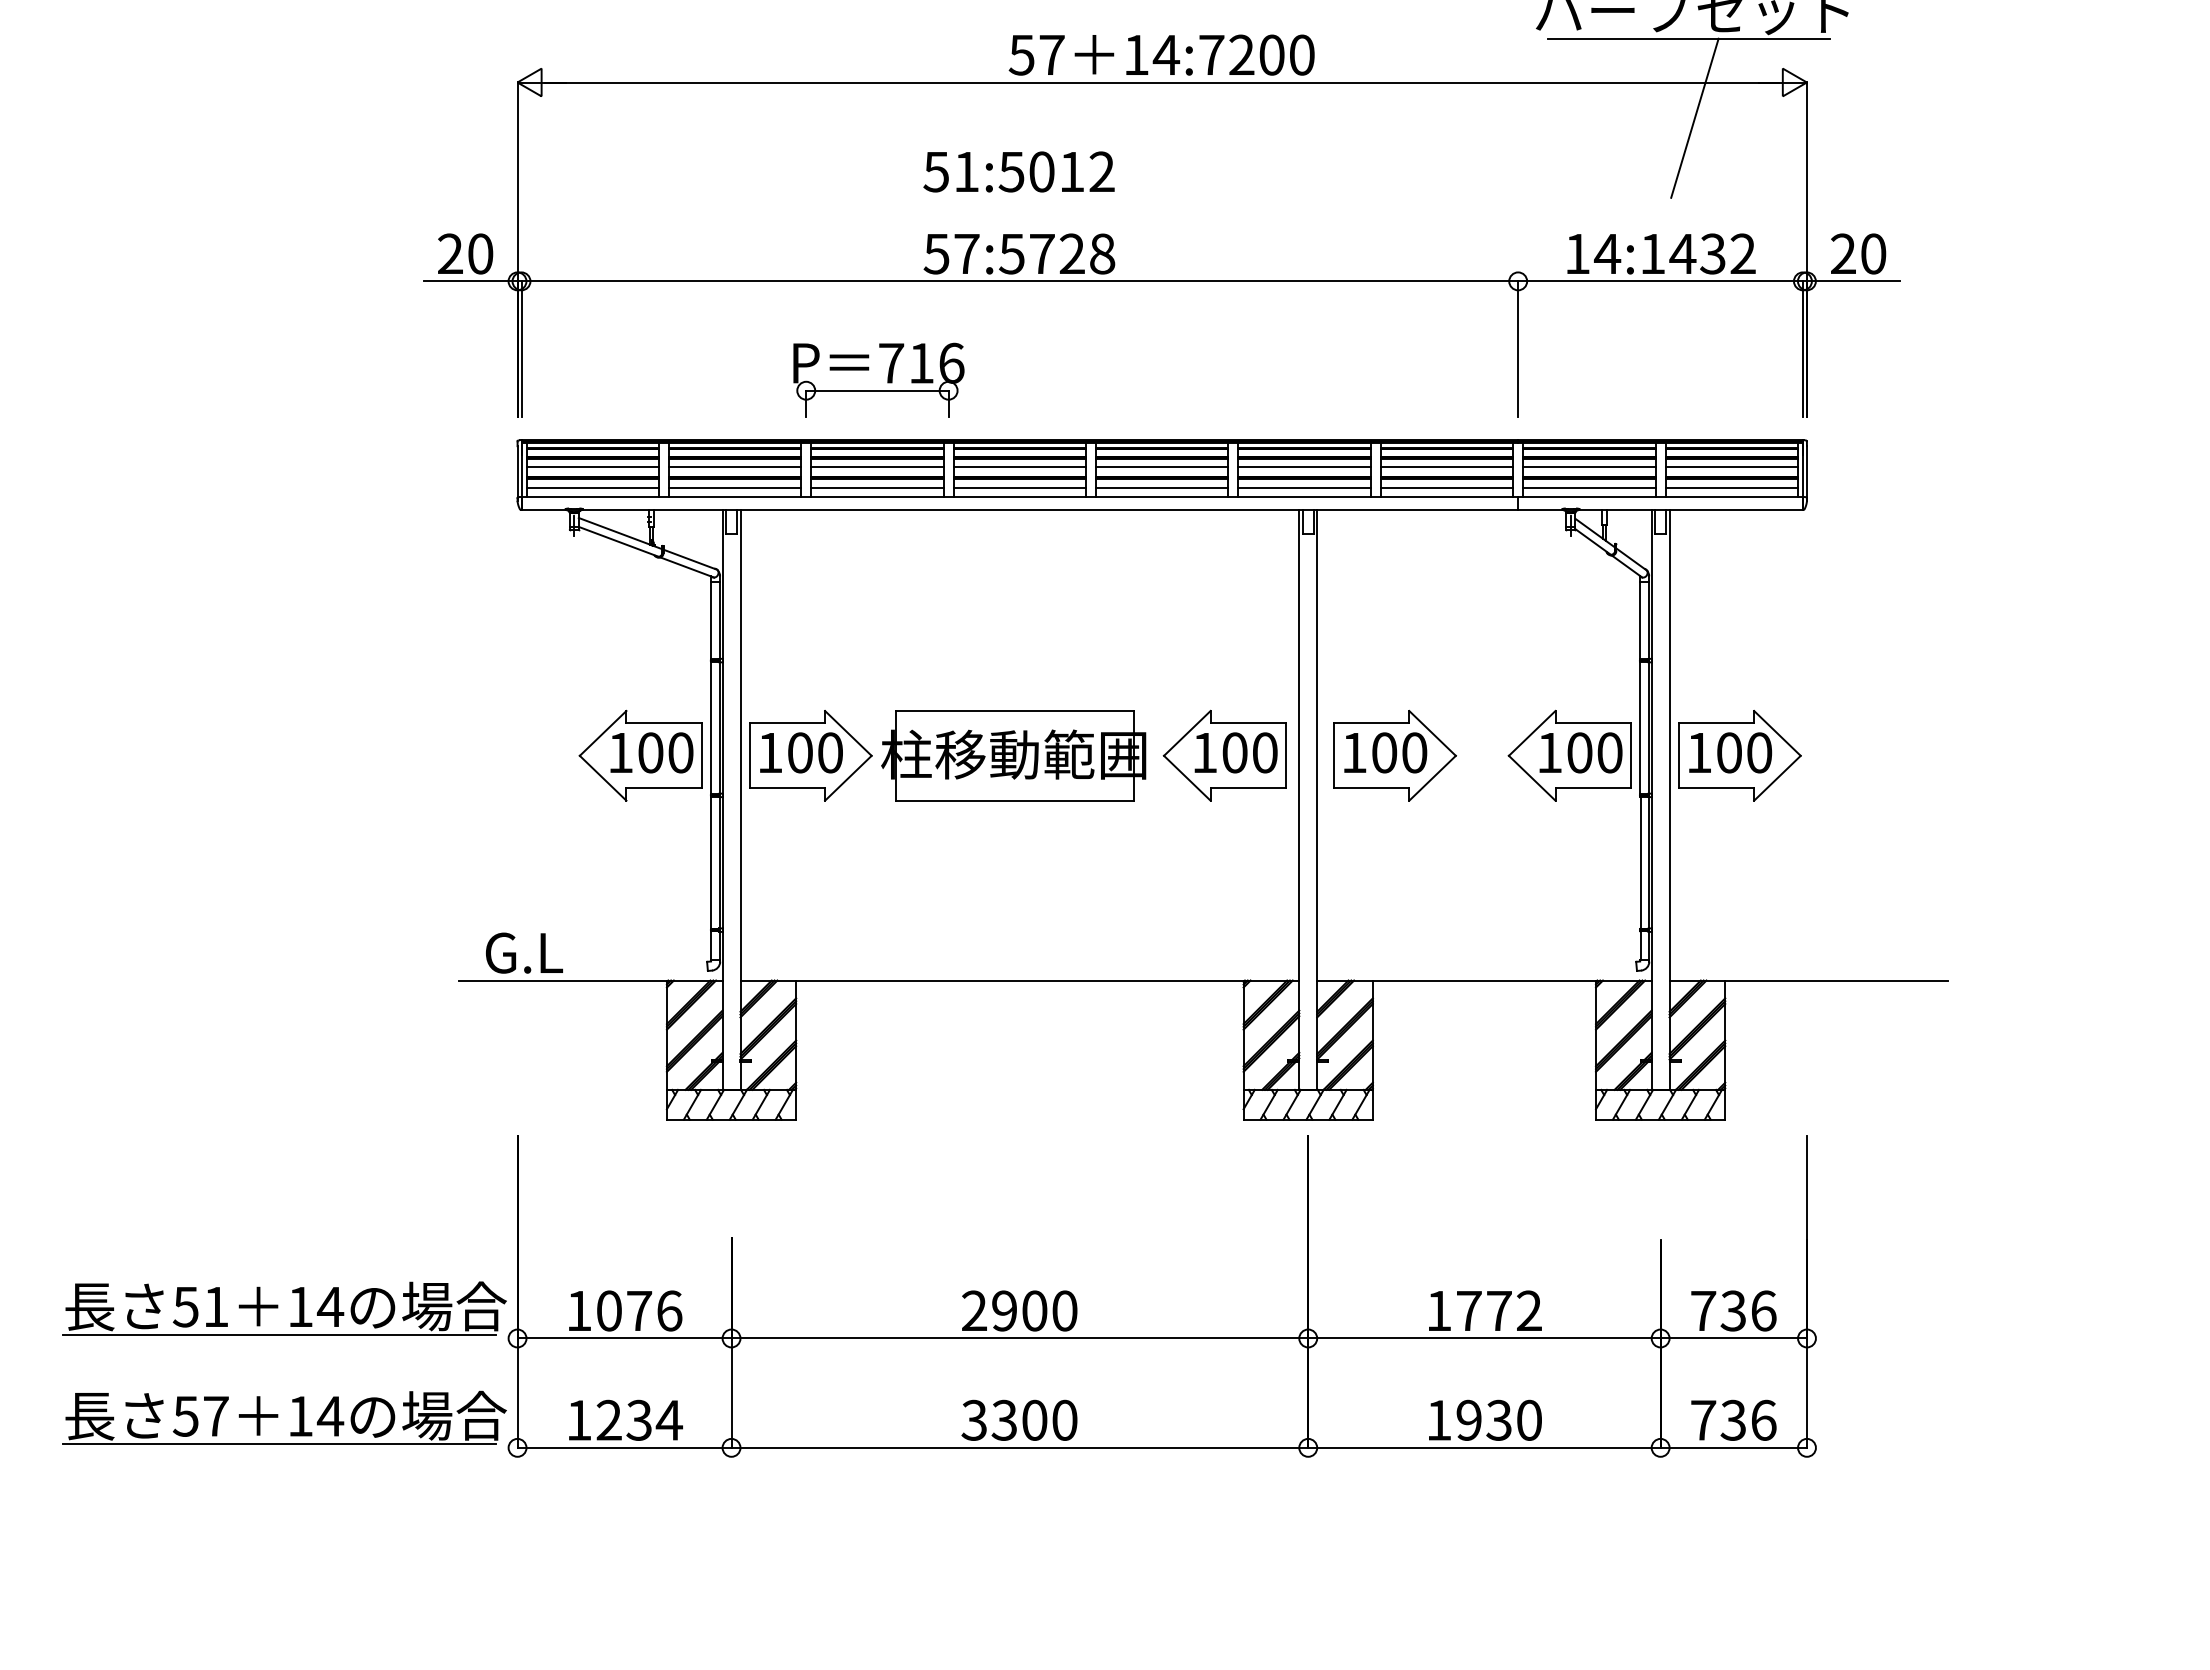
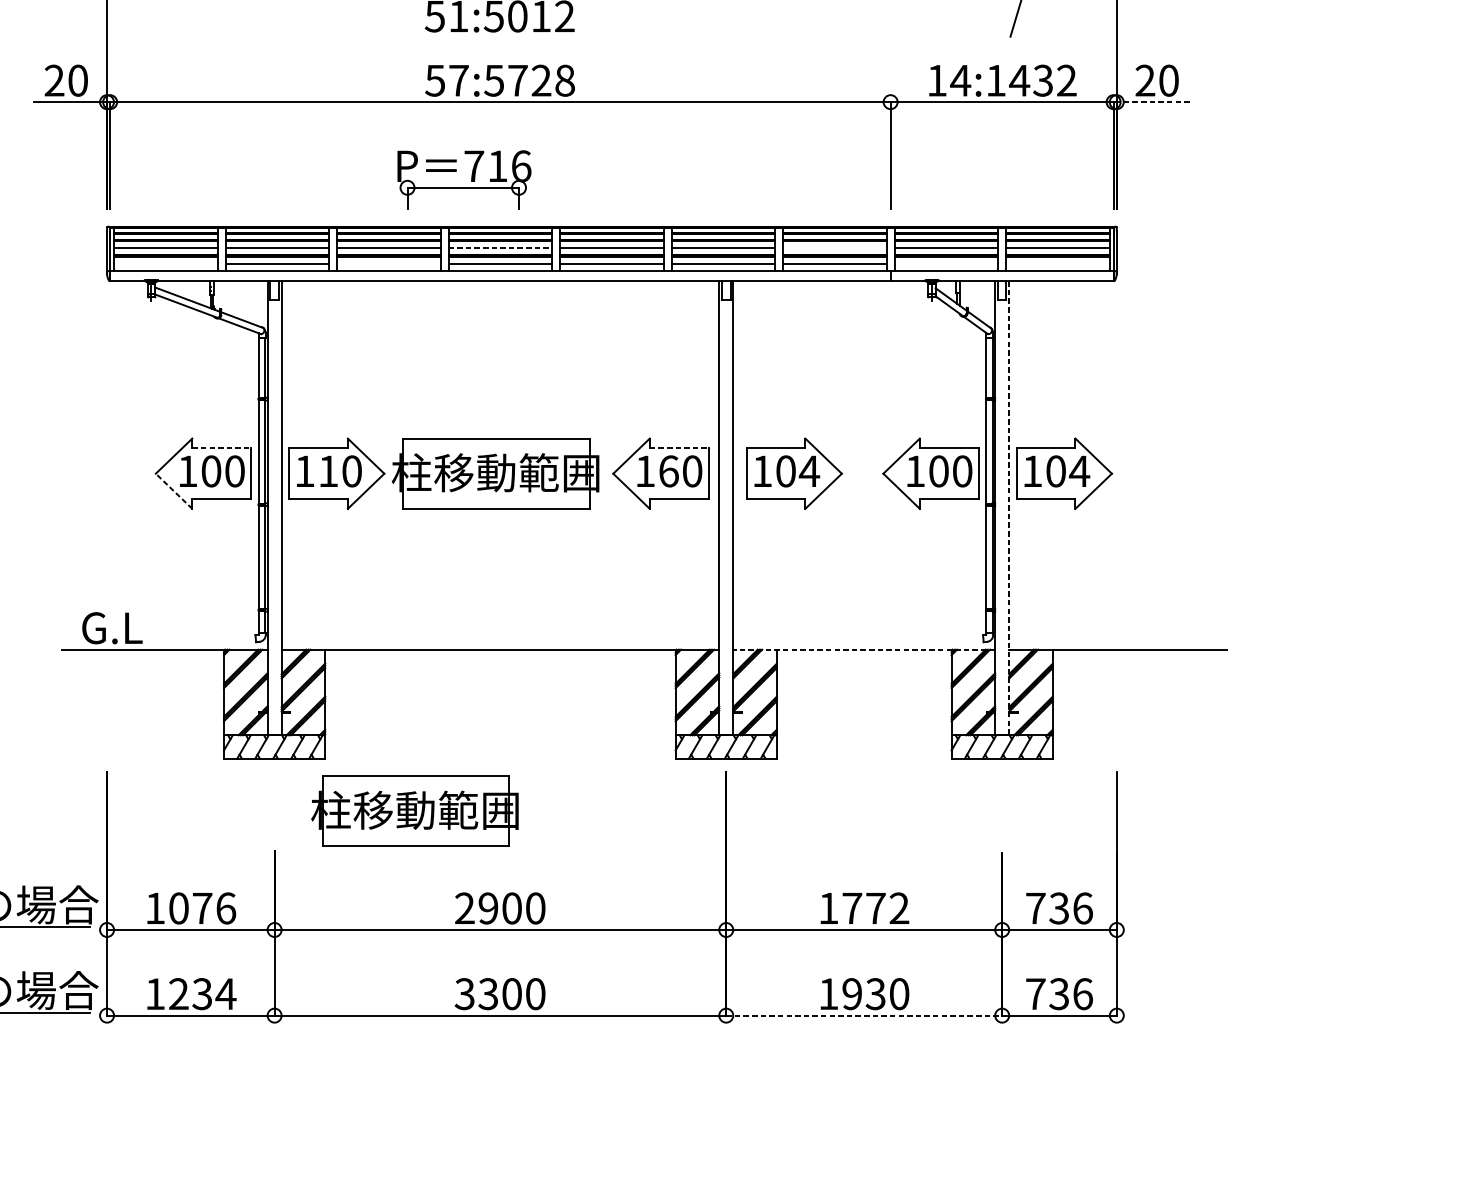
line: (1853, 281) -> (1153, 102), solid -> dashed
part: (887, 379) -> (471, 179), moved
line: (1020, 467) -> (500, 247), solid -> dashed
line: (1446, 467) -> (834, 247), removed
line: (592, 487) -> (165, 263), removed
line: (877, 487) -> (388, 263), removed
line: (1589, 487) -> (946, 263), removed
line: (1731, 487) -> (1057, 263), removed
line: (663, 723) -> (221, 448), solid -> dashed
line: (1248, 723) -> (679, 448), solid -> dashed
text: (800, 752) -> (328, 471), 100 -> 110
text: (1234, 752) -> (668, 471), 100 -> 160
text: (1414, 752) -> (809, 471), 100 -> 104
text: (1759, 752) -> (1079, 471), 100 -> 104
line: (602, 777) -> (173, 490), solid -> dashed
line: (1669, 799) -> (1009, 507), solid -> dashed
line: (1483, 980) -> (863, 649), solid -> dashed
part: (910, 1186) -> (414, 810), added
line: (1484, 1447) -> (864, 1015), solid -> dashed

